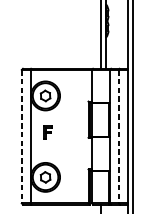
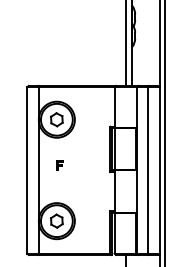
part: (47, 132) -> (59, 165), size x0.62
line: (22, 136) -> (27, 170), dashed -> solid
line: (119, 136) -> (148, 170), dashed -> solid

